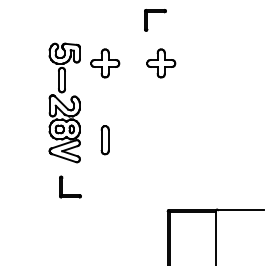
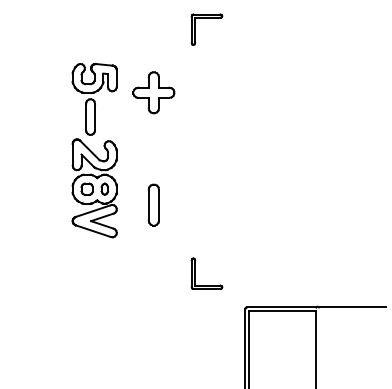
part: (155, 12) -> (206, 18), moved
part: (161, 63) -> (236, 92), removed
part: (62, 186) -> (195, 272), moved

